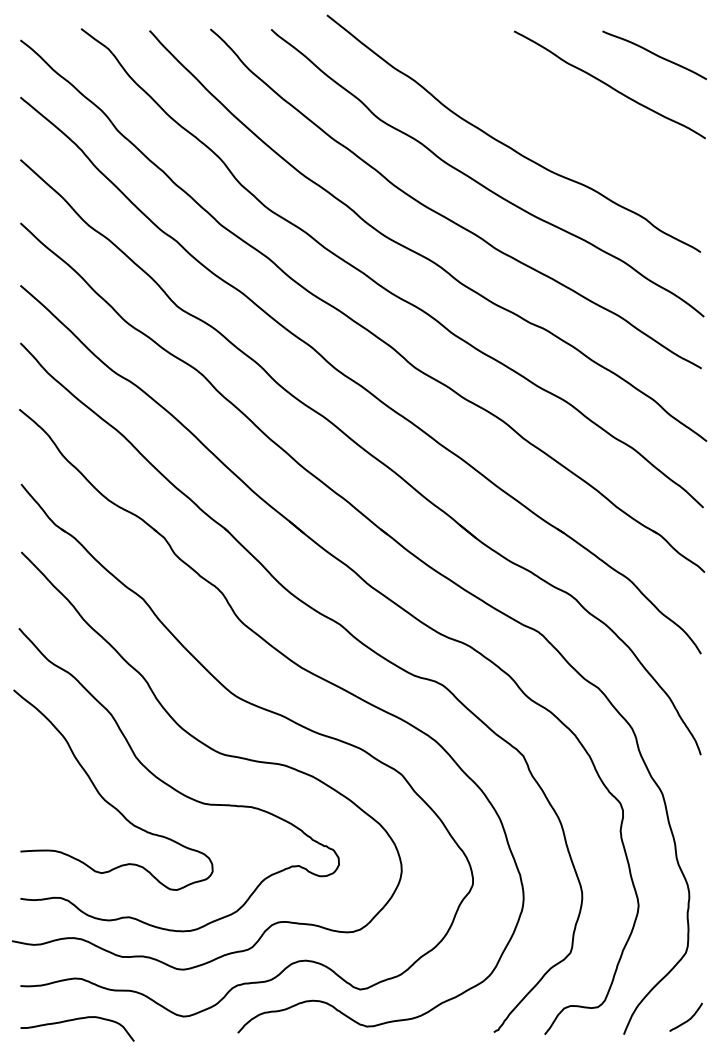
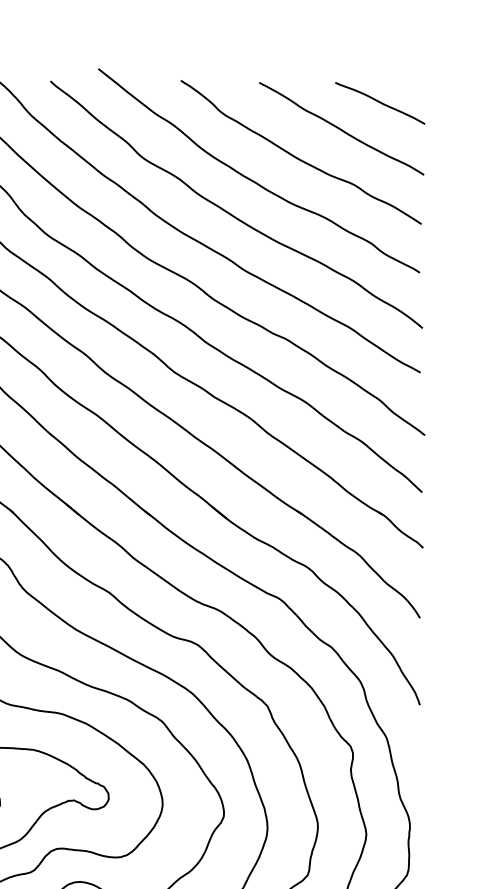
curve: (559, 118) -> (298, 157), added

